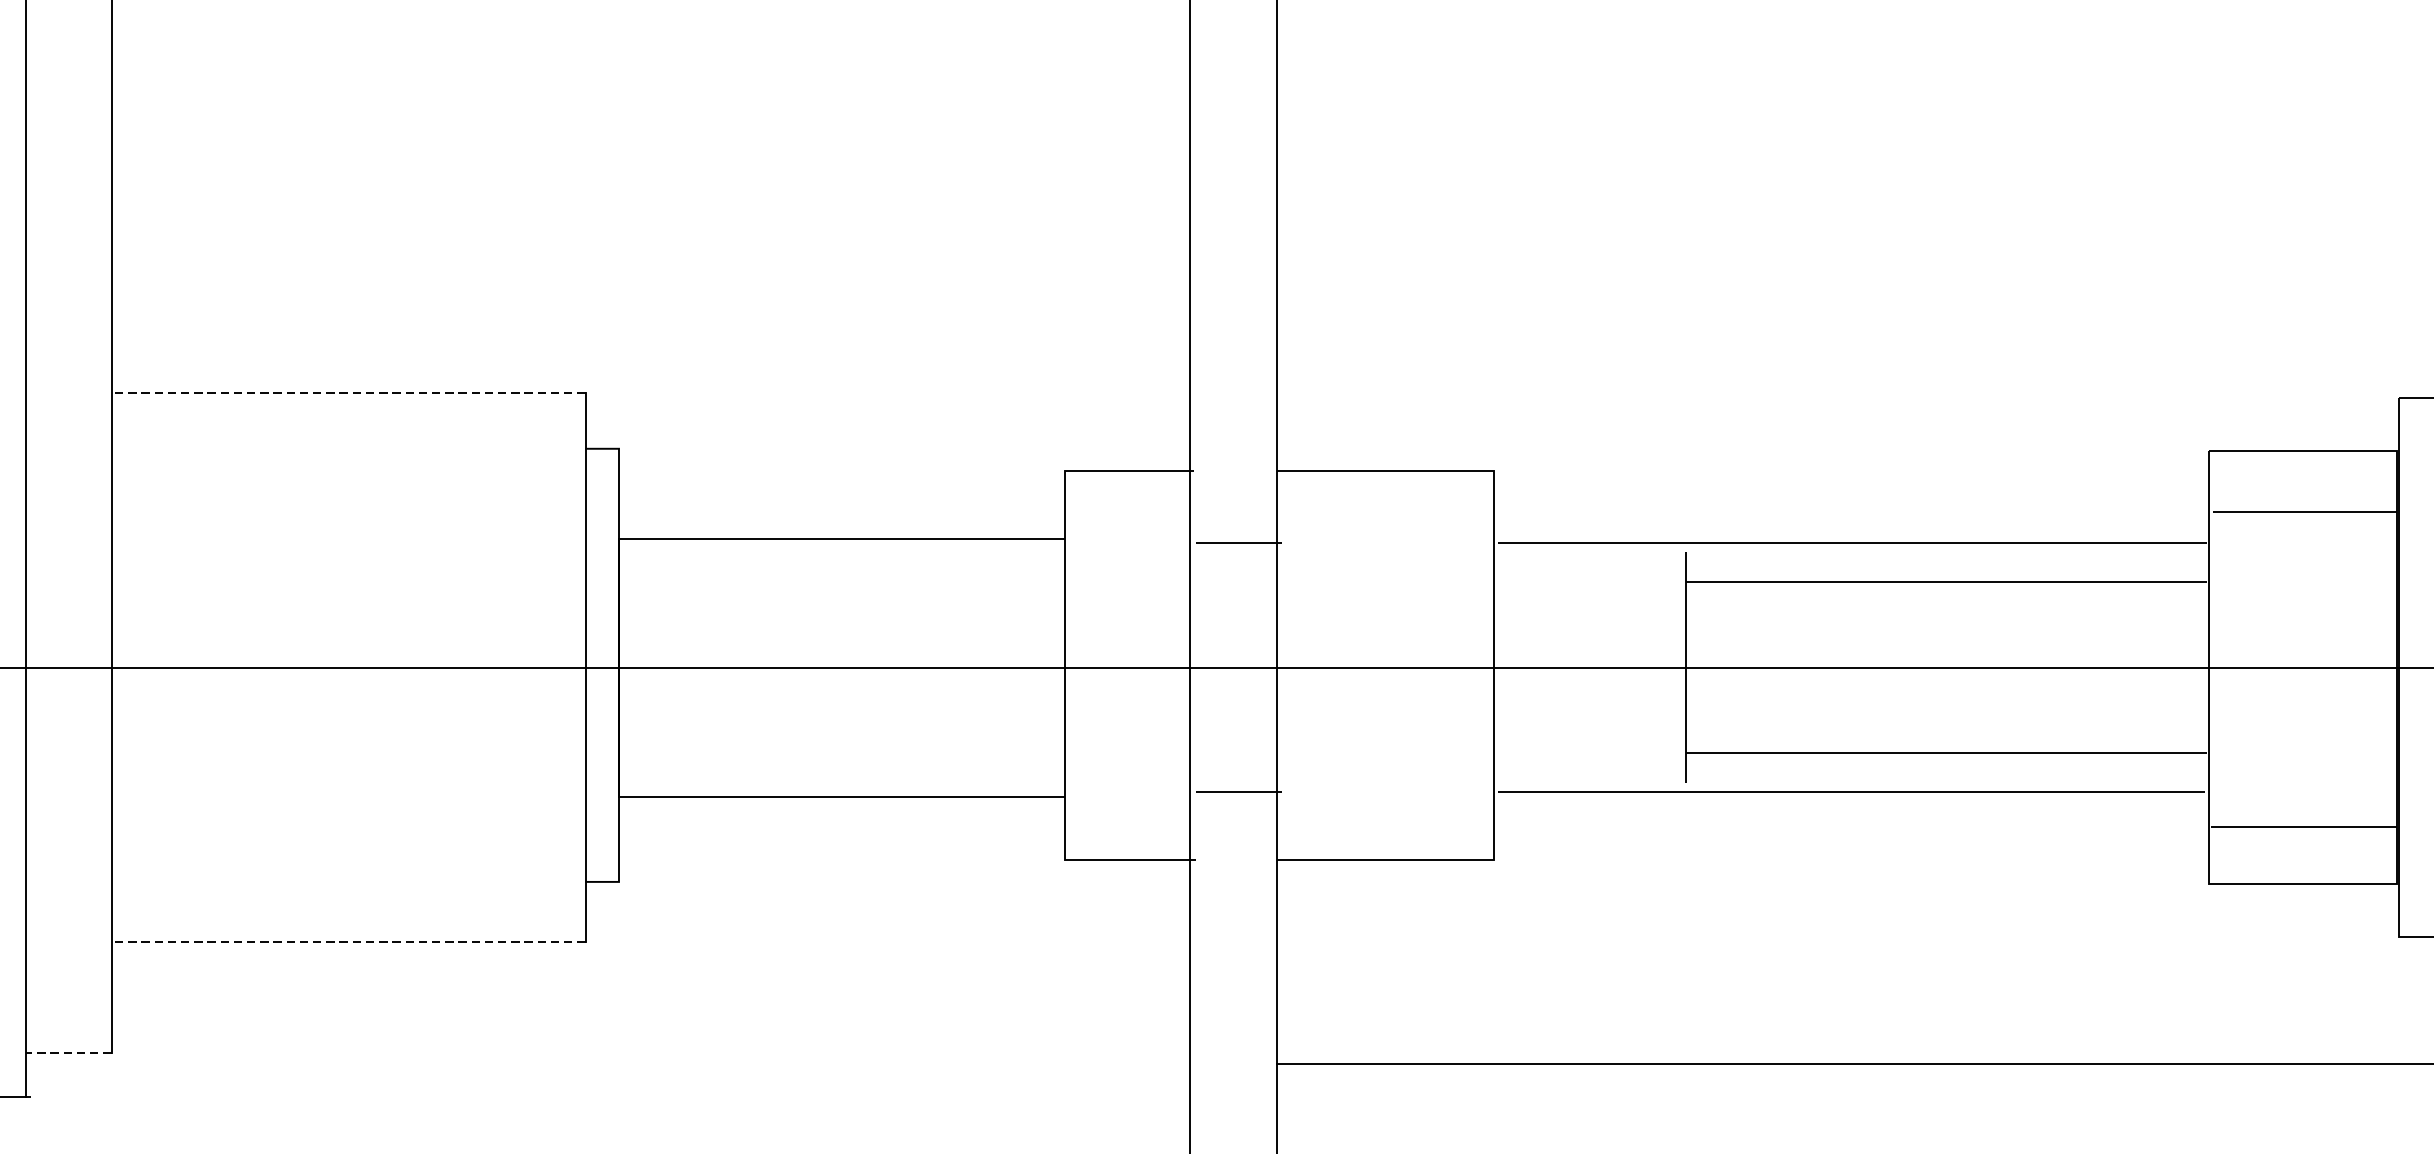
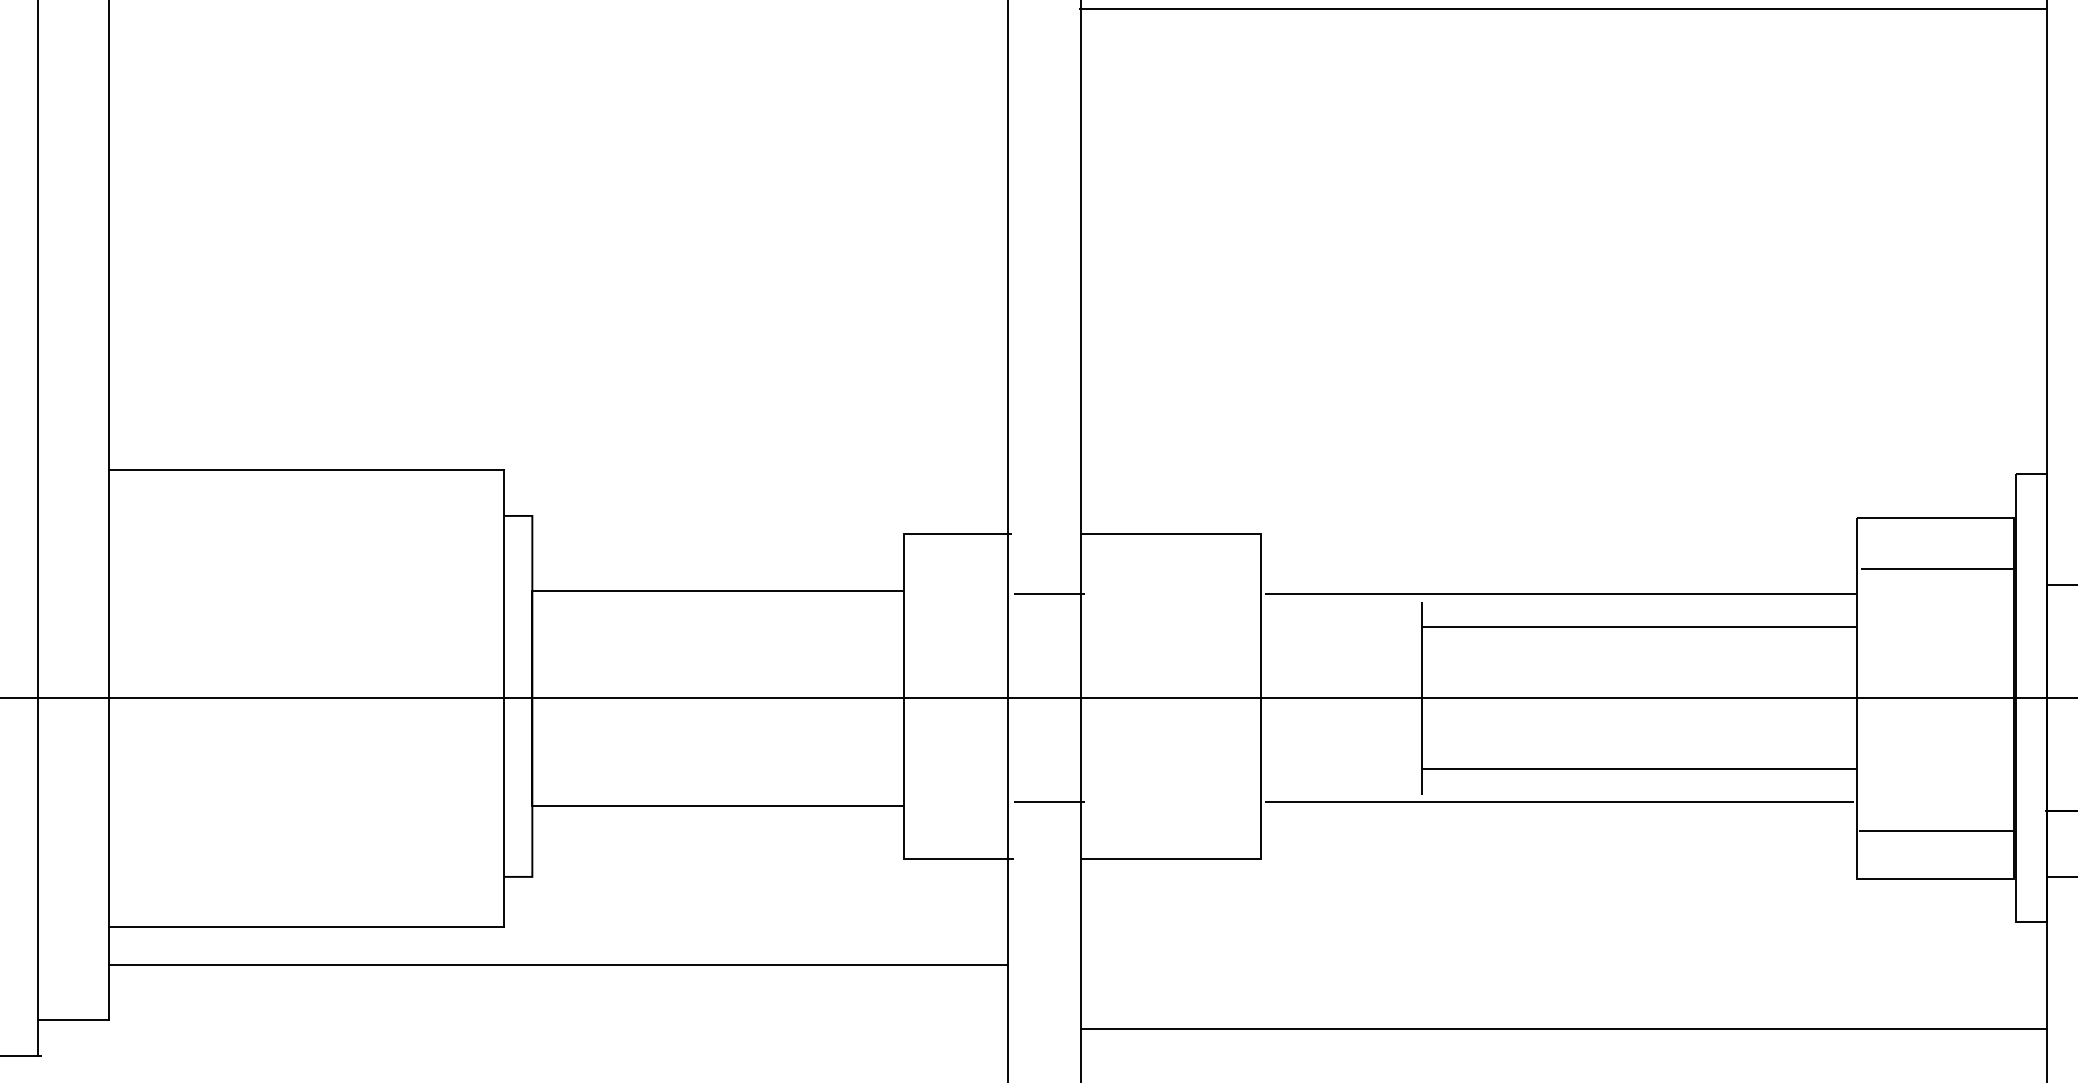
line: (347, 393) -> (306, 469), dashed -> solid
line: (347, 941) -> (306, 926), dashed -> solid
line: (650, 988) -> (558, 965), added
line: (68, 1053) -> (73, 1019), dashed -> solid

